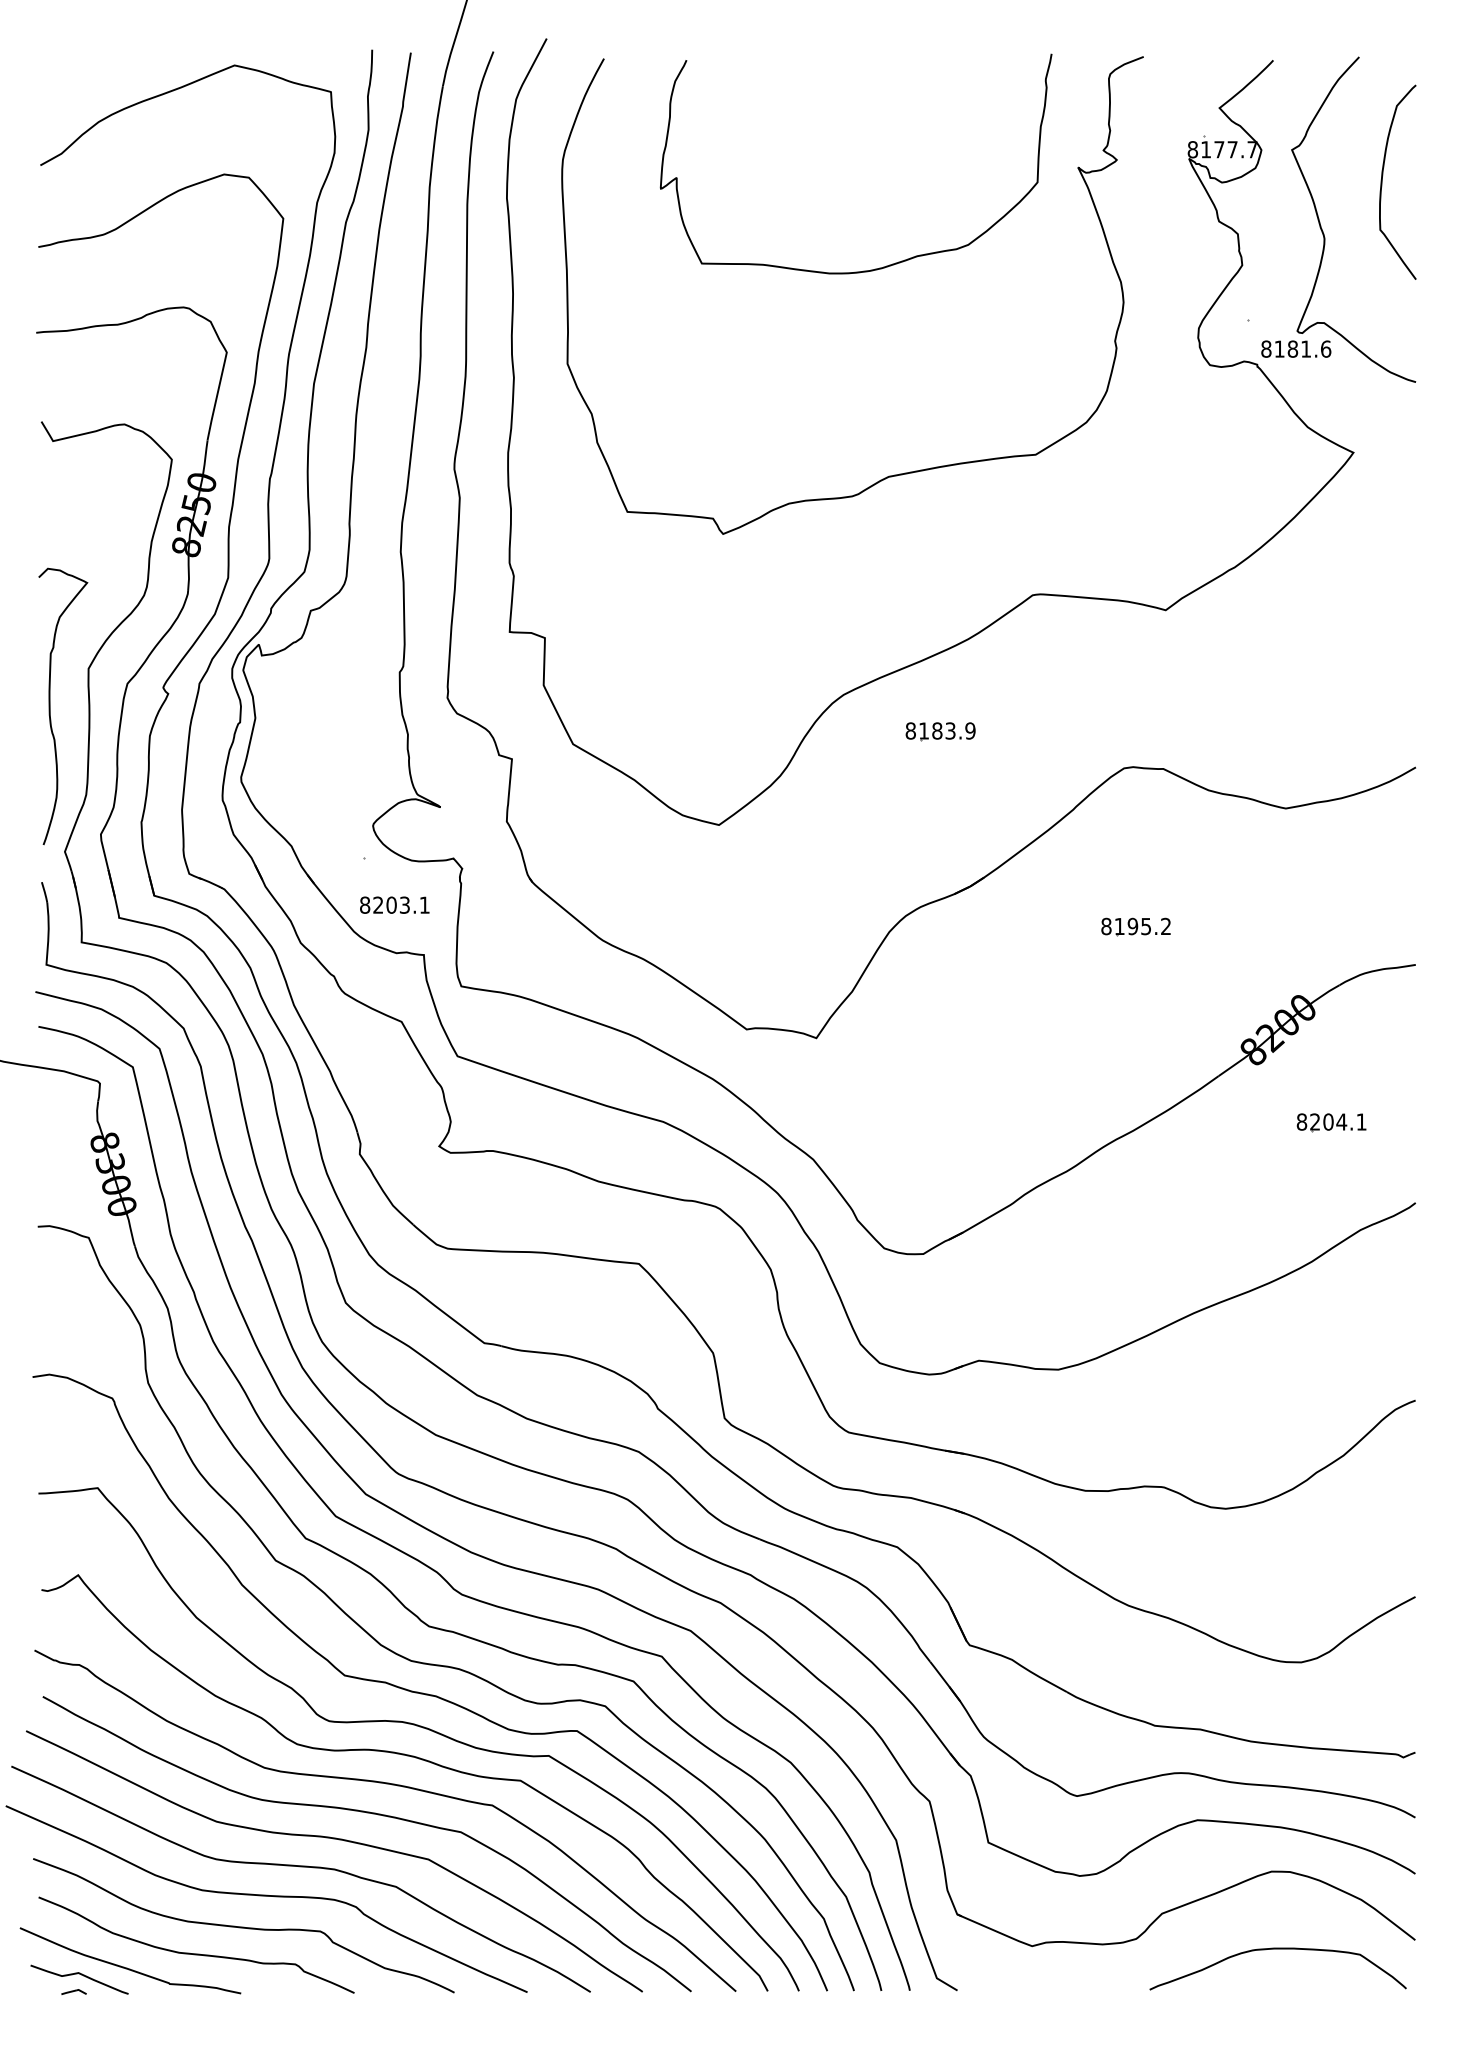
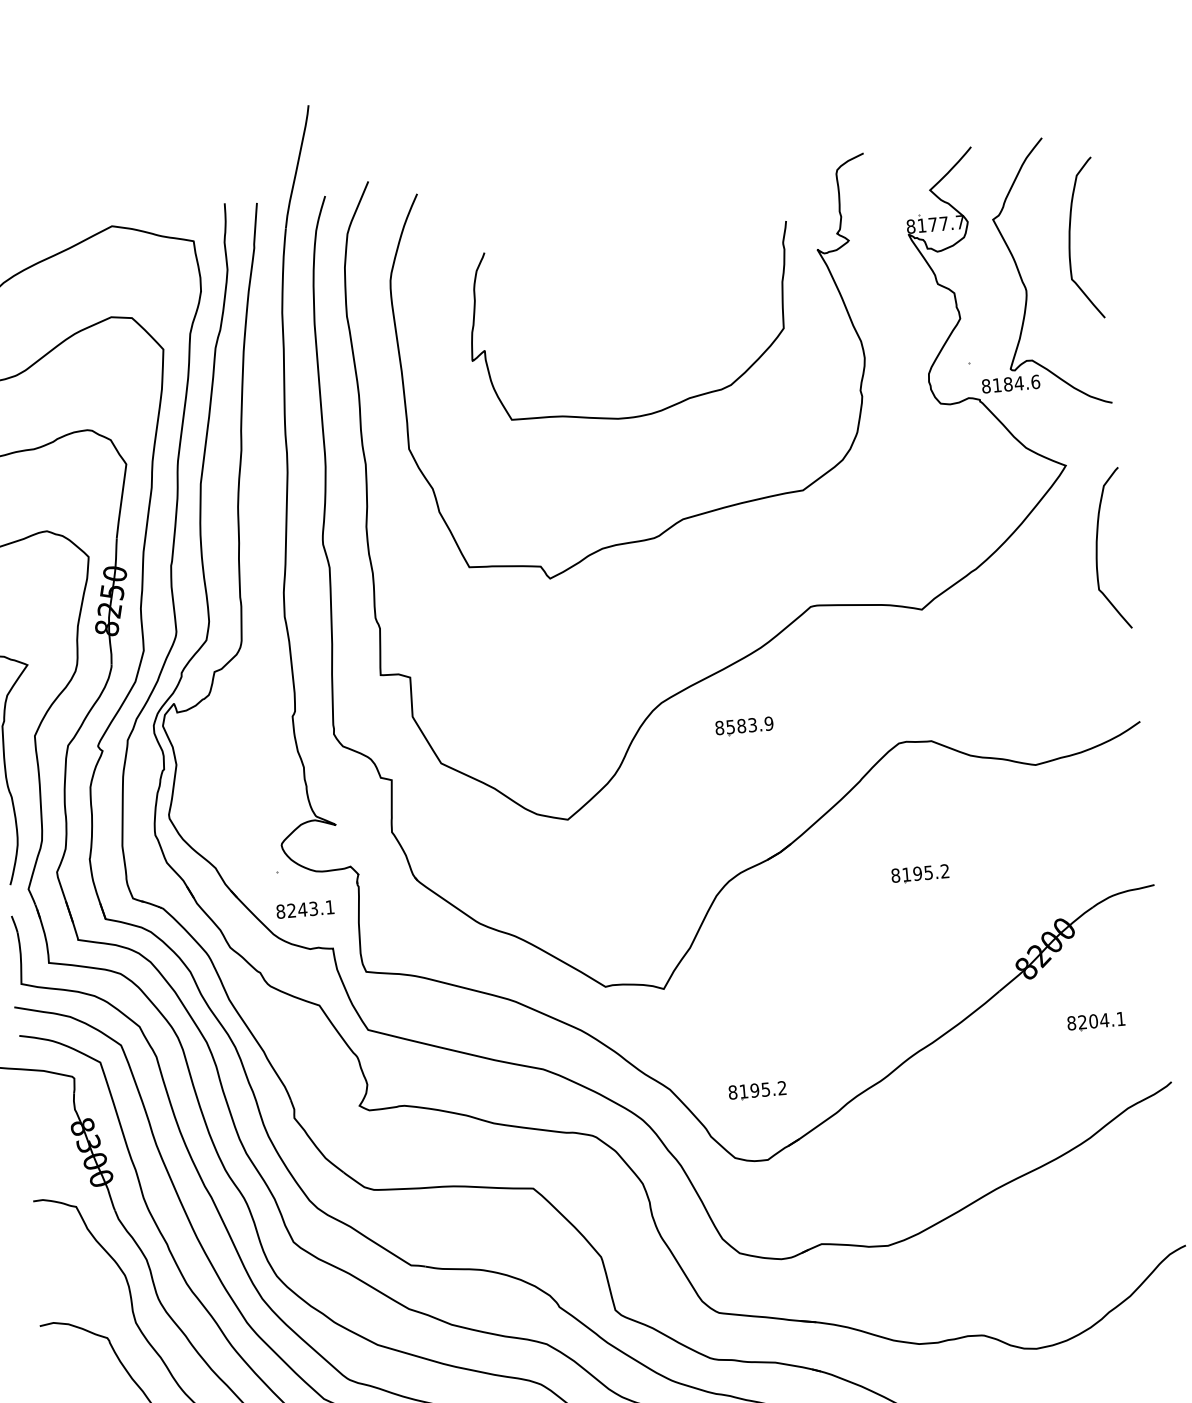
curve: (889, 264) -> (667, 407), moved
text: (1305, 348) -> (1018, 382), 8181.6 -> 8184.6
curve: (1382, 556) -> (1097, 549), added
text: (923, 730) -> (730, 726), 8183.9 -> 8583.9
text: (391, 904) -> (302, 909), 8203.1 -> 8243.1
part: (917, 1169) -> (756, 1090), added

